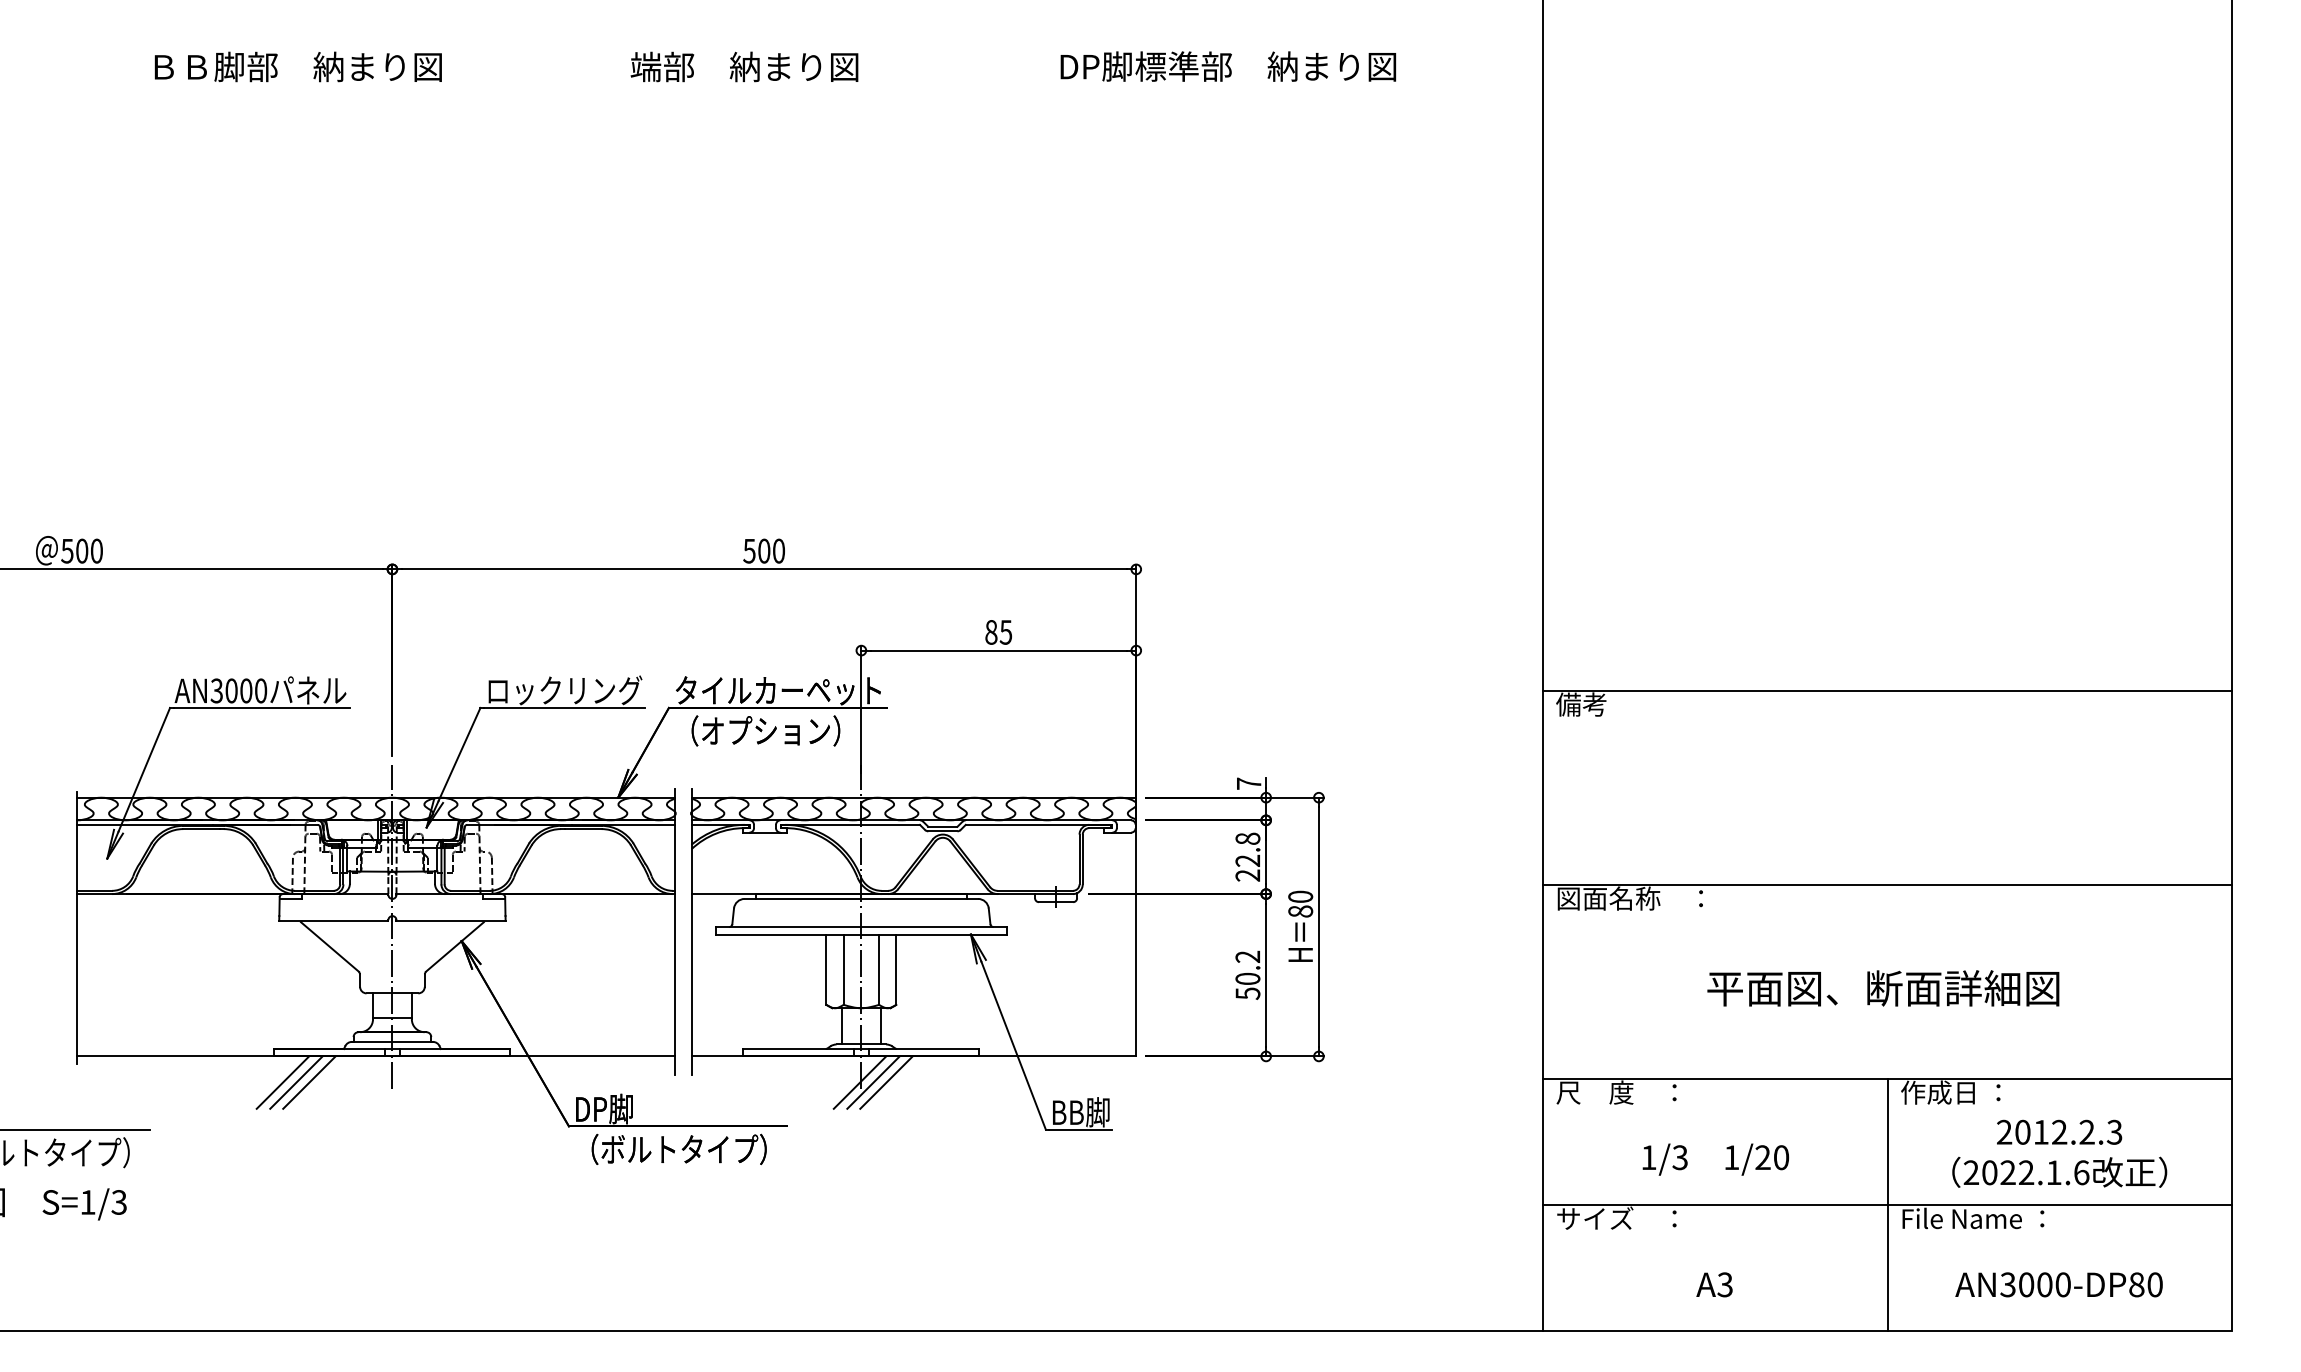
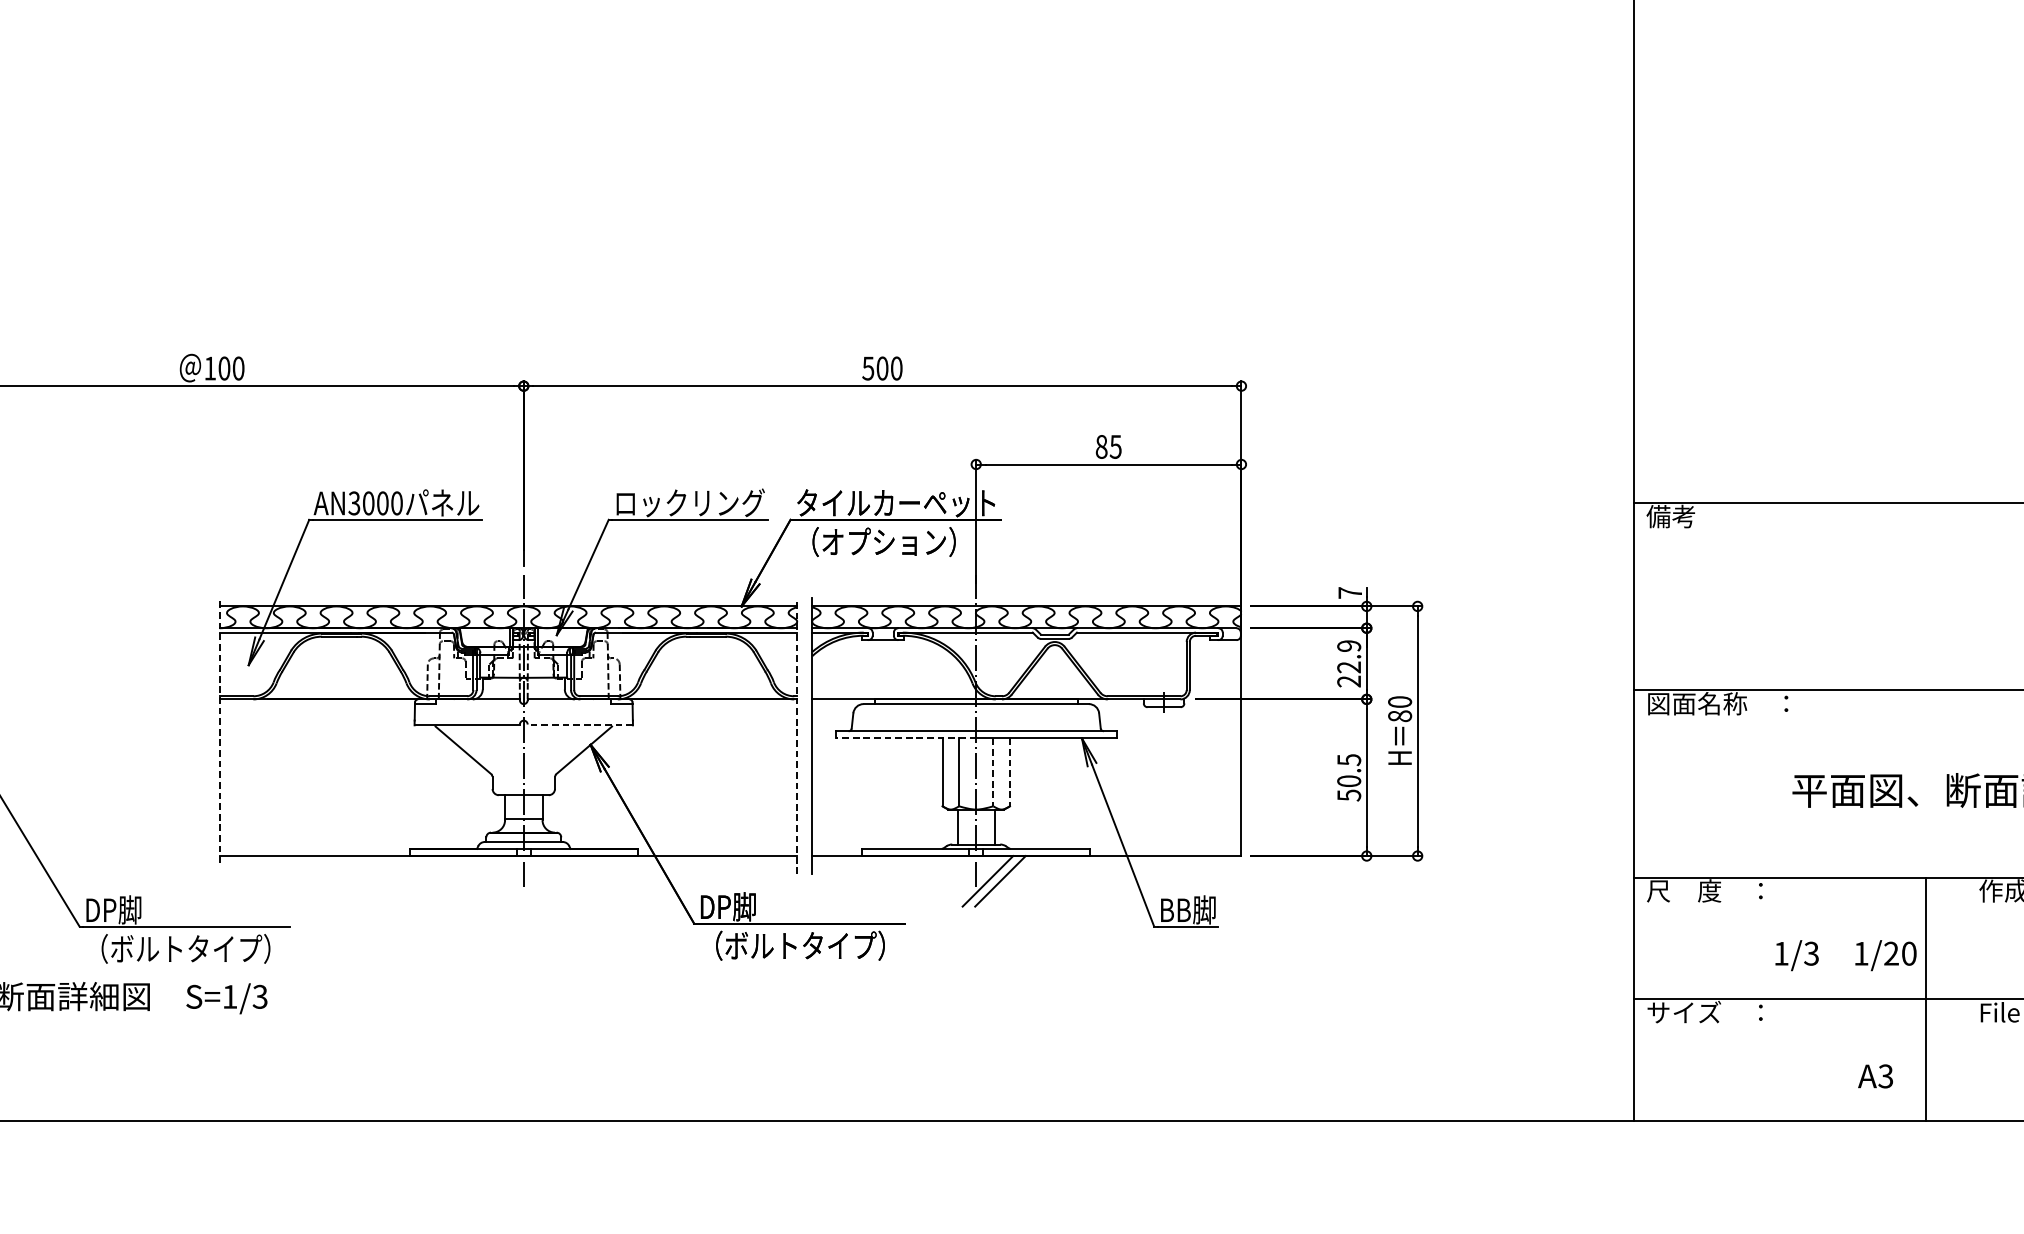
text: (67, 551) -> (210, 368), 500 -> 100
text: (1247, 838) -> (1348, 645), 22.8 -> 22.9
line: (451, 920) -> (580, 724), solid -> dashed
line: (77, 927) -> (219, 731), solid -> dashed
line: (675, 931) -> (796, 735), solid -> dashed
line: (788, 934) -> (905, 738), solid -> dashed
text: (1247, 956) -> (1348, 759), 50.2 -> 50.5
line: (879, 970) -> (993, 773), solid -> dashed
line: (896, 970) -> (1010, 773), solid -> dashed
line: (282, 1082) -> (417, 881), removed
line: (296, 1082) -> (431, 881), removed
line: (309, 1082) -> (443, 881), removed
line: (859, 1082) -> (974, 881), removed
text: (1715, 1159) -> (1845, 955), moved
line: (1887, 1204) -> (1925, 998), moved
text: (1714, 1284) -> (1875, 1076), moved

